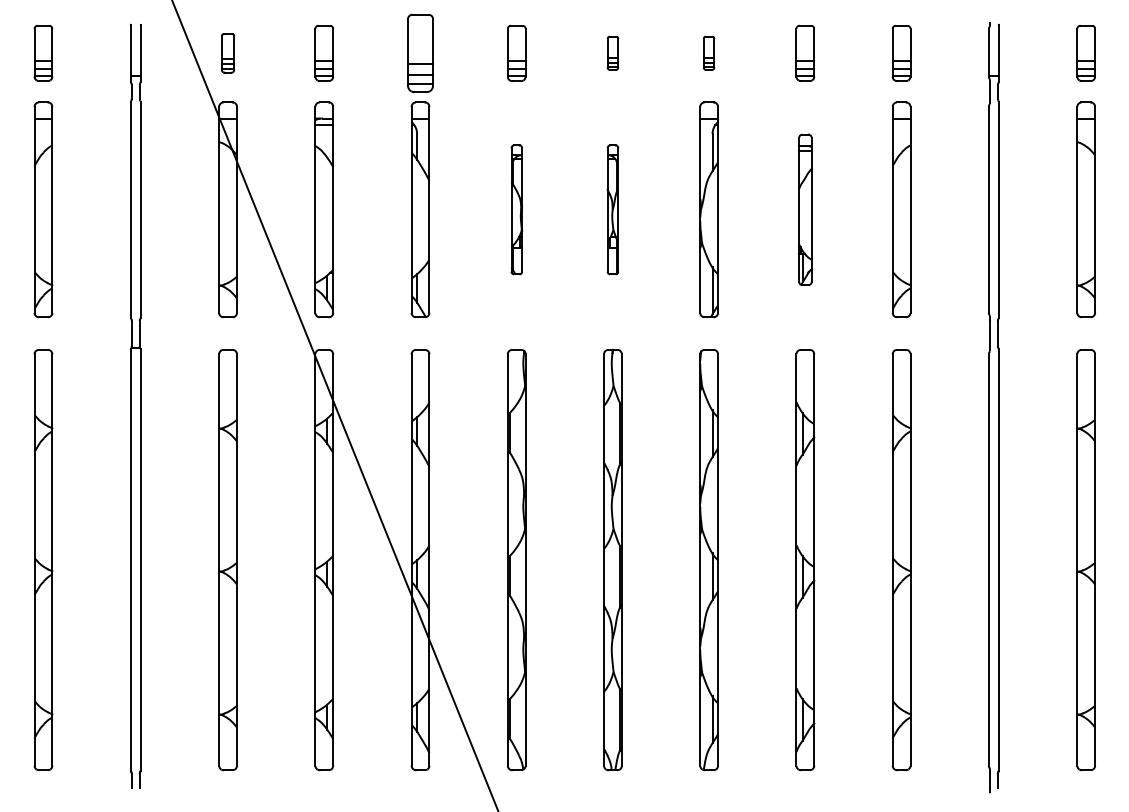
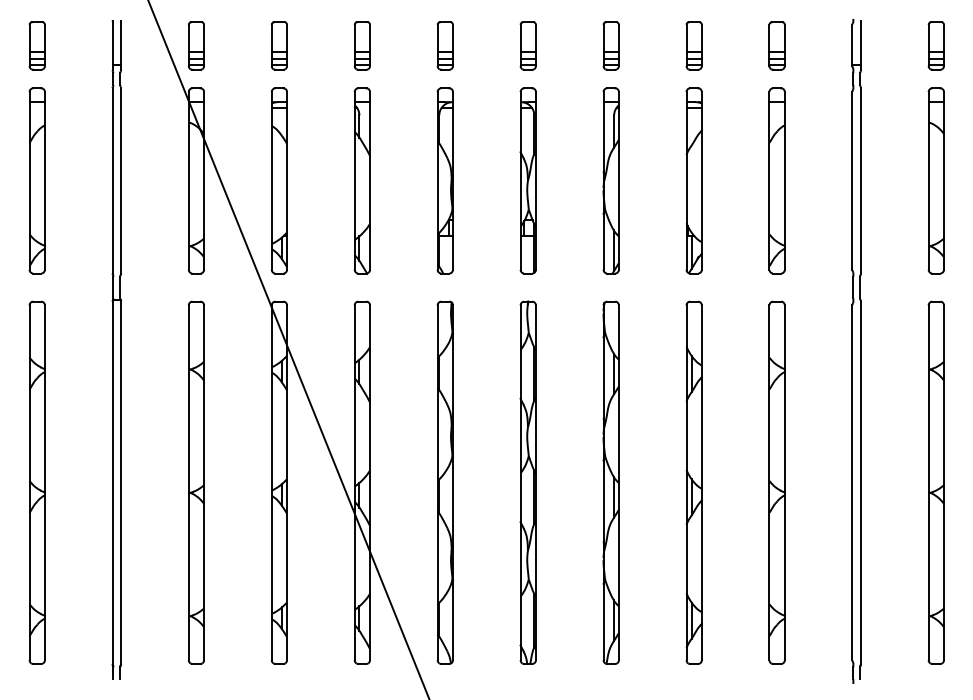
part: (227, 53) -> (195, 46), size x1.43
part: (420, 53) -> (362, 46), size x0.71
part: (612, 53) -> (527, 46), size x1.67
part: (708, 53) -> (610, 46), size x1.67
part: (516, 209) -> (445, 180), size x1.67
part: (612, 209) -> (527, 180), size x1.67
part: (805, 209) -> (694, 180), size x1.43

